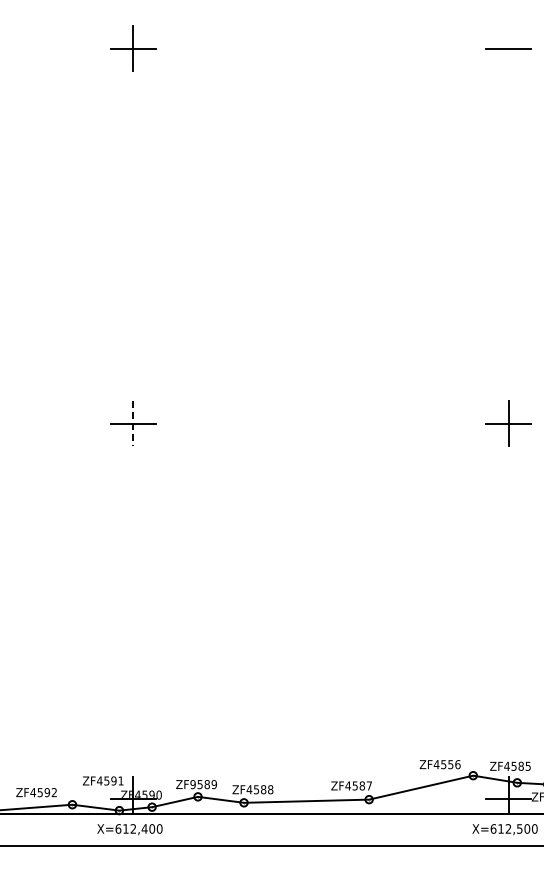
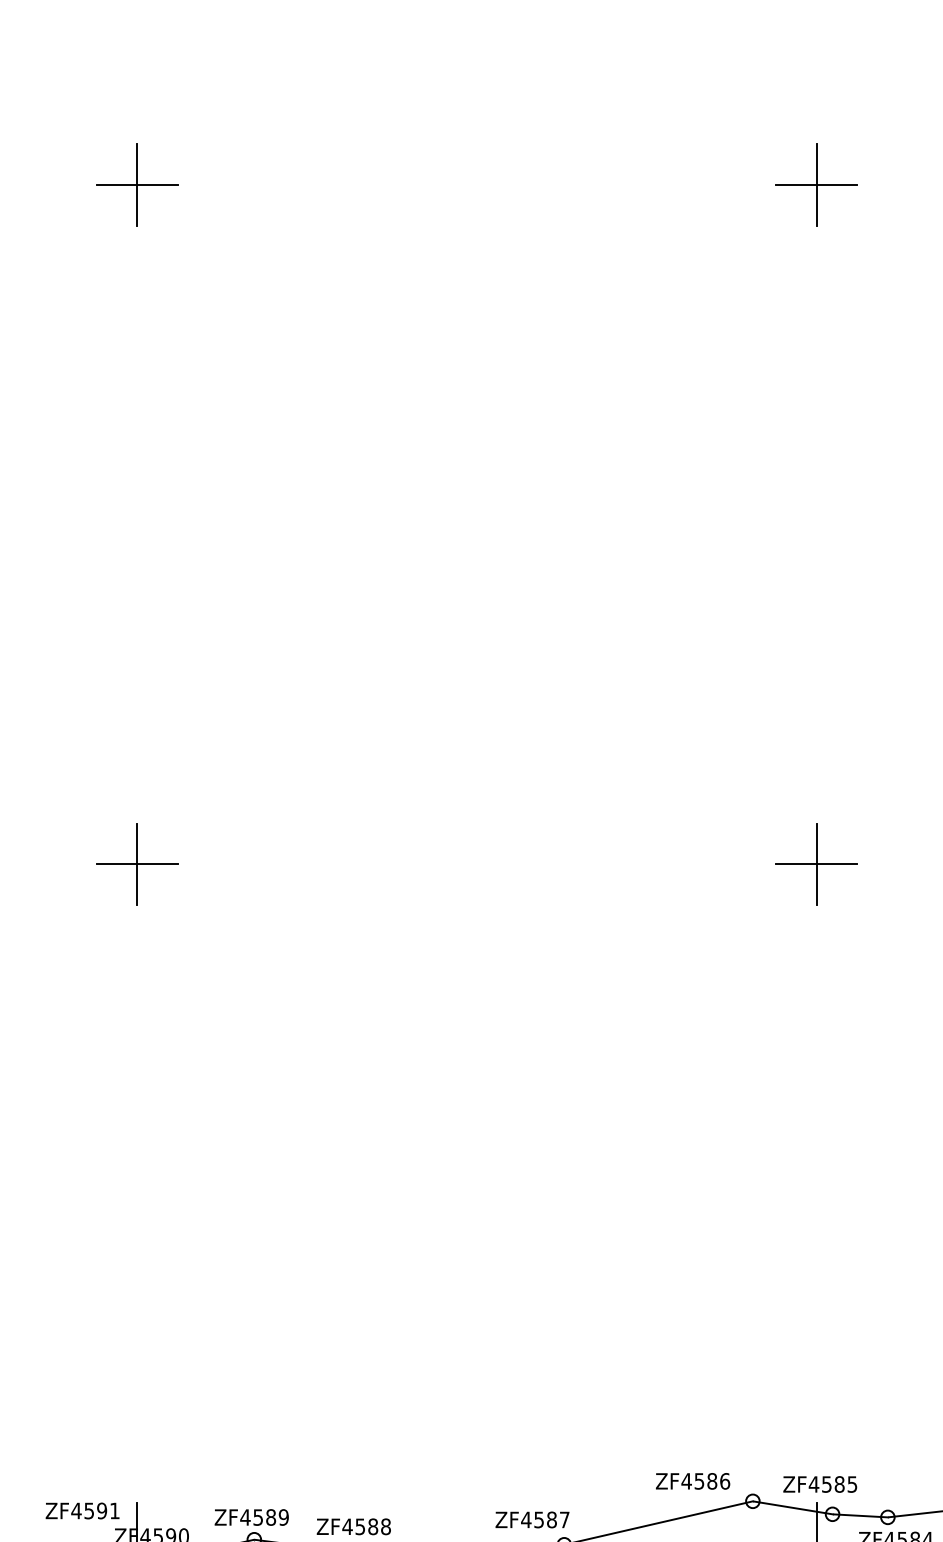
line: (508, 48) -> (816, 184), added
line: (133, 423) -> (137, 863), dashed -> solid
text: (450, 764) -> (711, 1481), ZF4556 -> ZF4586
text: (192, 784) -> (244, 1517), ZF9589 -> ZF4589

